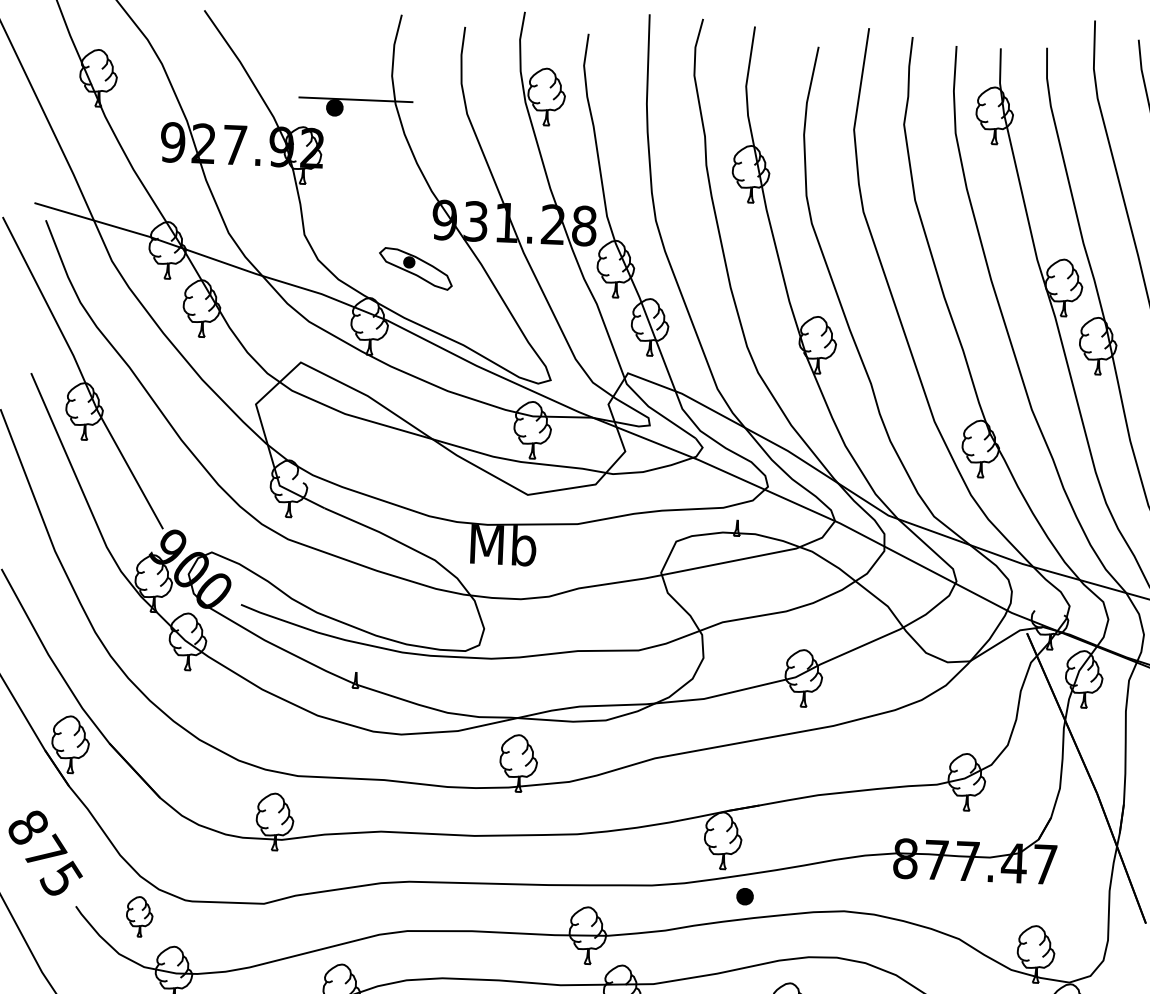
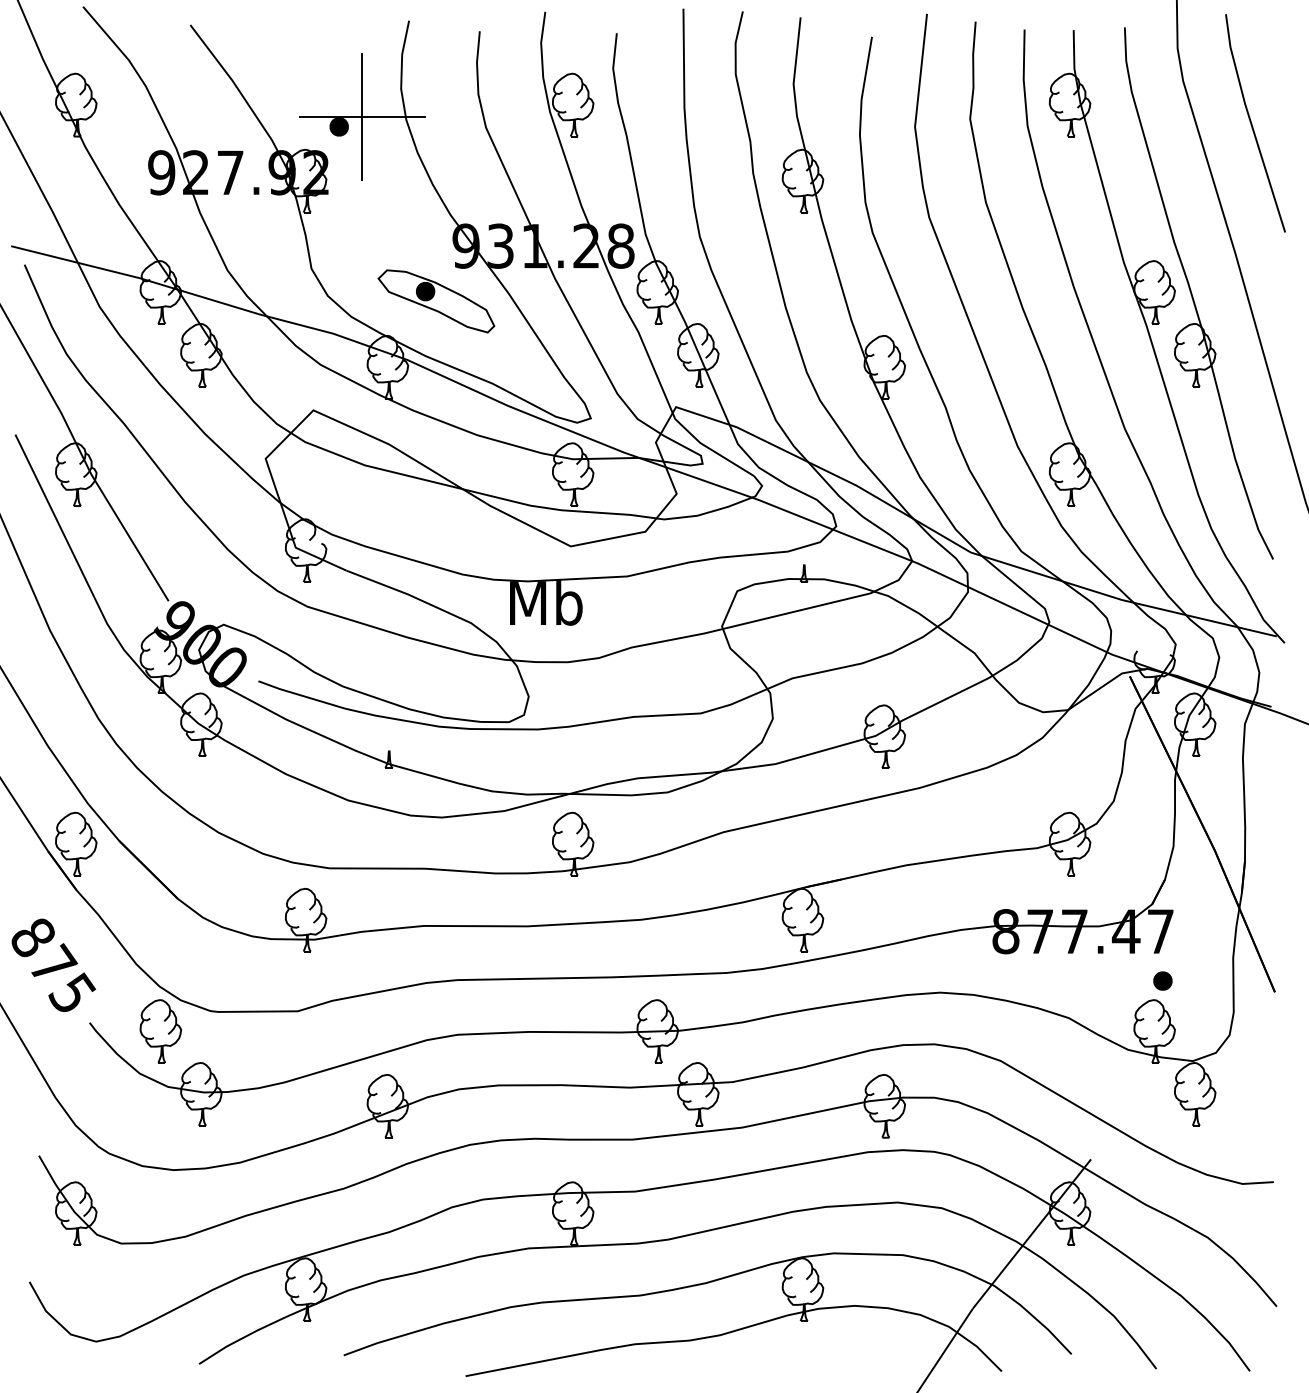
line: (356, 99) -> (362, 116), added
part: (415, 268) -> (436, 301), size x1.43
part: (744, 896) -> (1162, 980), moved
part: (139, 916) -> (160, 1031), size x1.43

